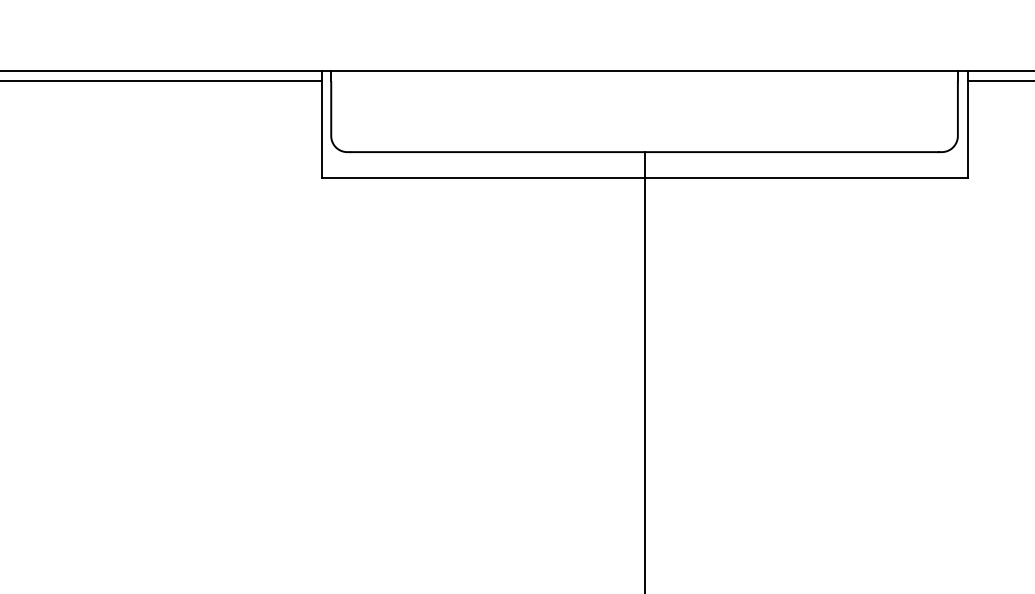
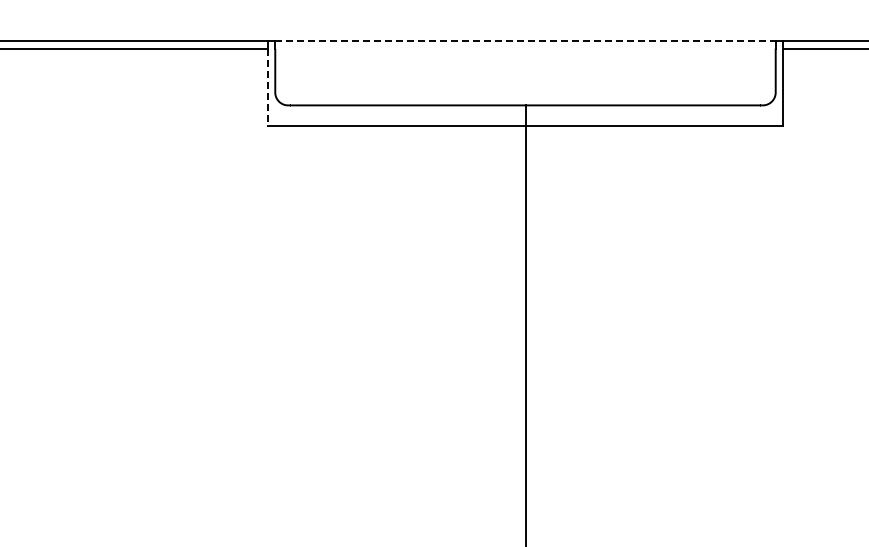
line: (644, 70) -> (525, 40), solid -> dashed
line: (321, 129) -> (267, 87), solid -> dashed

